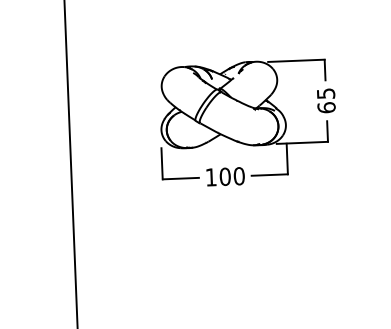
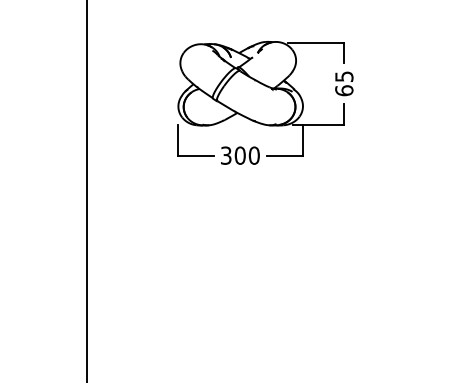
text: (211, 177) -> (226, 155), 100 -> 300

